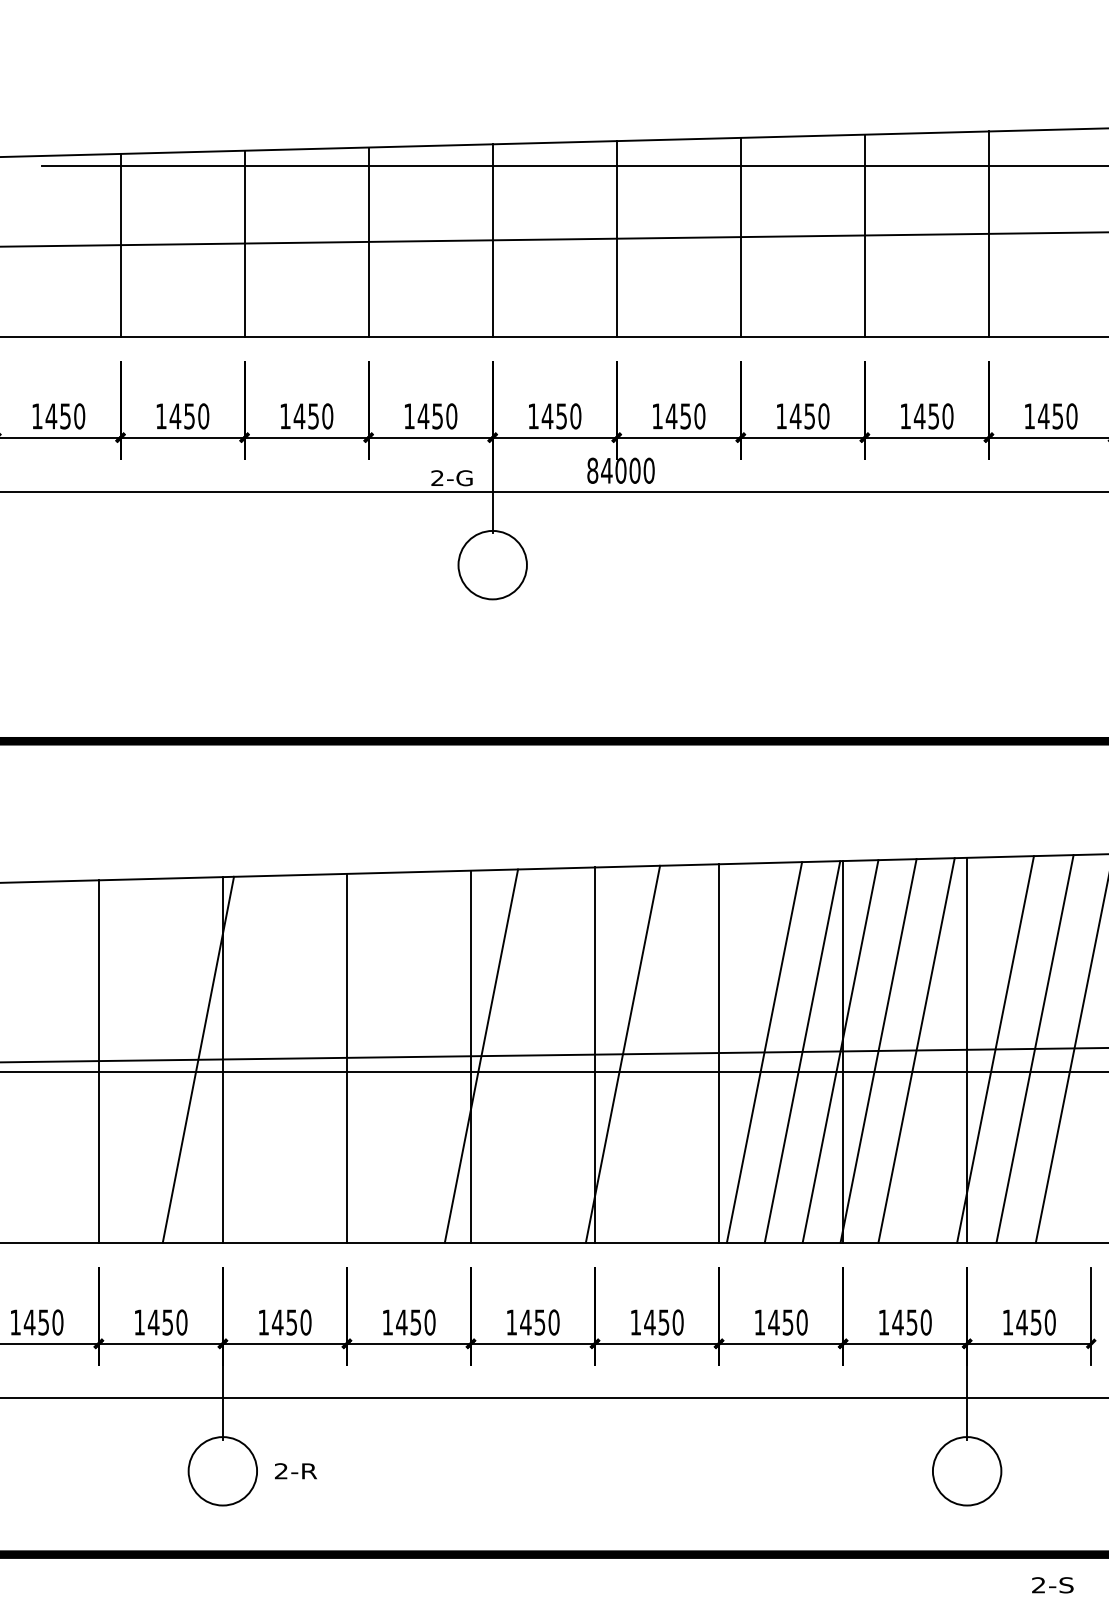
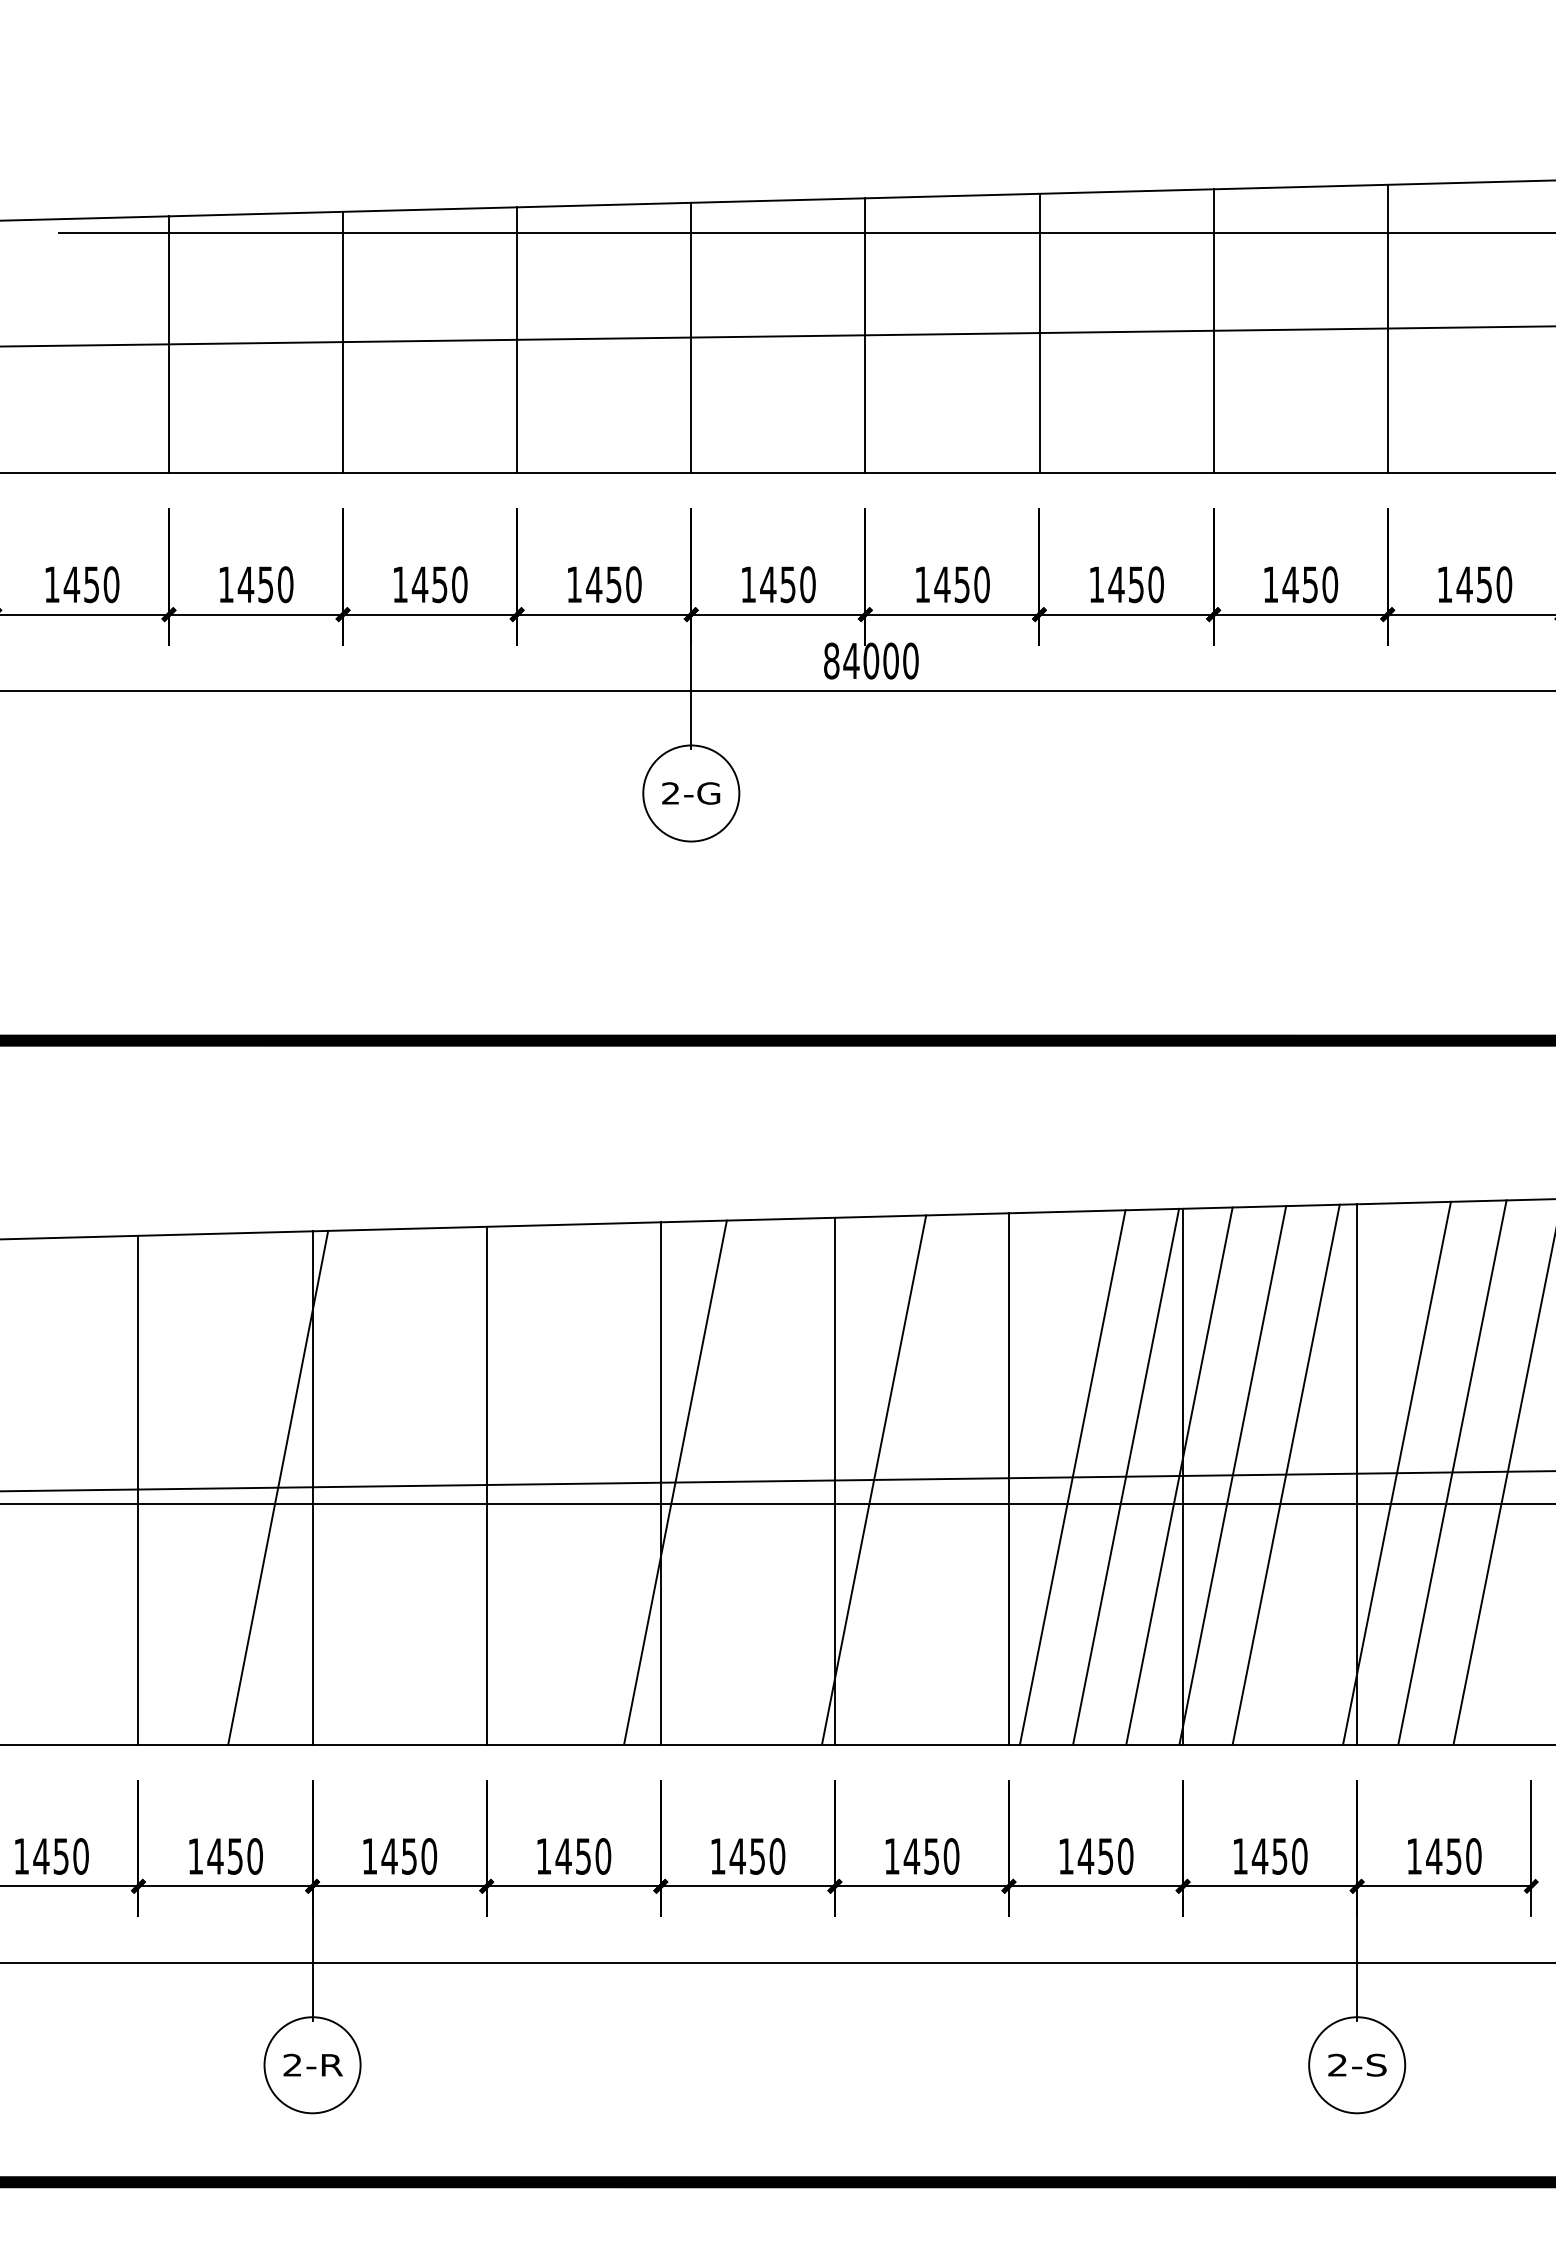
text: (452, 478) -> (691, 793), moved
text: (295, 1470) -> (312, 2064), moved
text: (1052, 1584) -> (1357, 2064), moved

